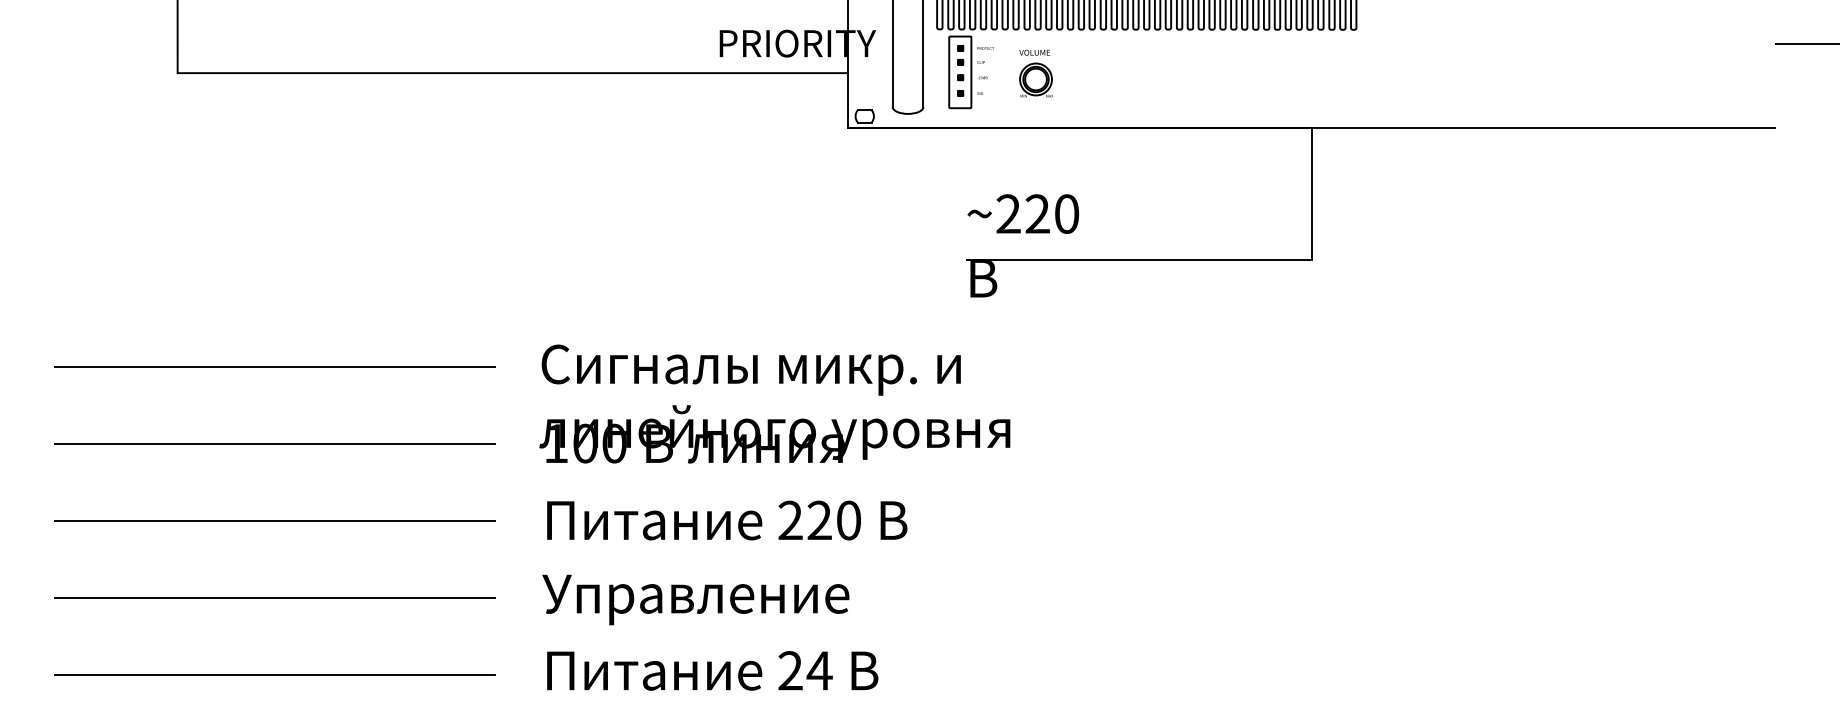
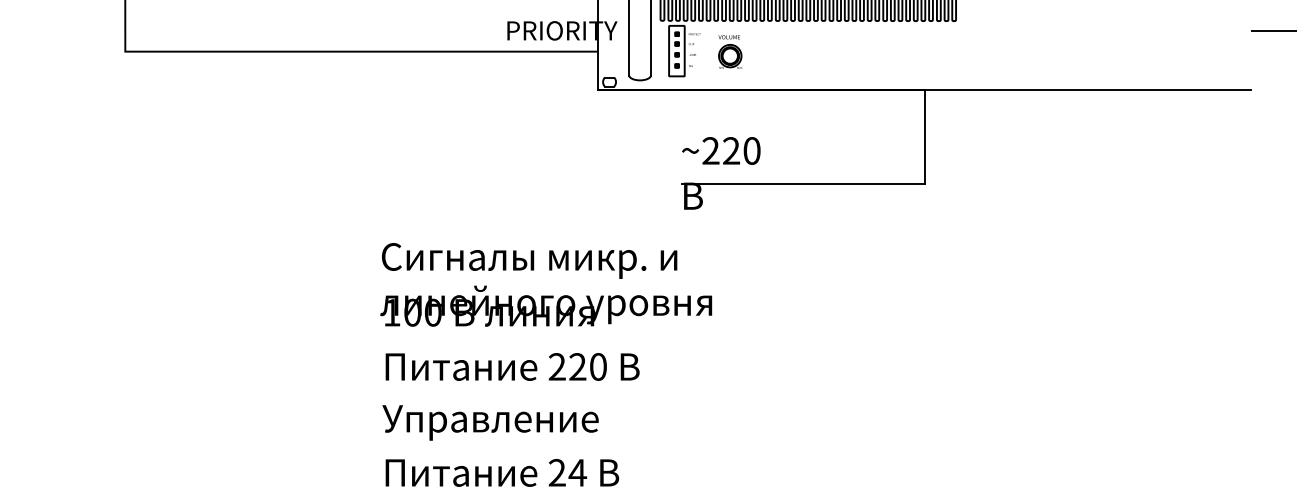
line: (274, 366) -> (193, 258), removed
line: (274, 444) -> (193, 313), removed
line: (274, 519) -> (193, 366), removed
line: (274, 597) -> (193, 421), removed
line: (274, 674) -> (193, 475), removed

